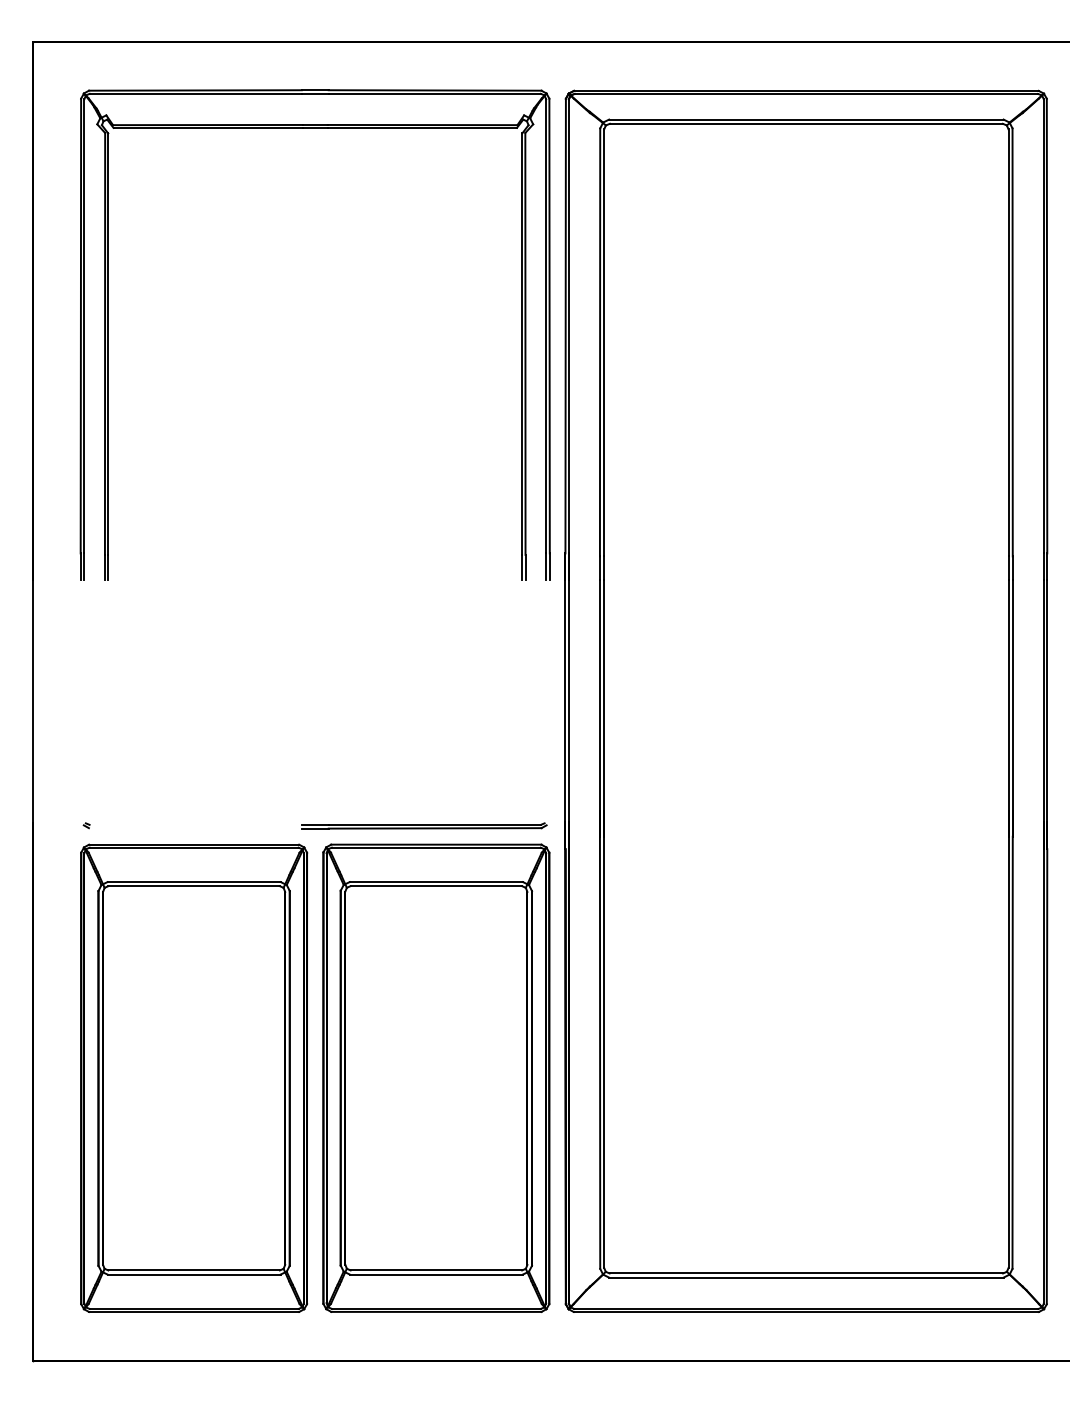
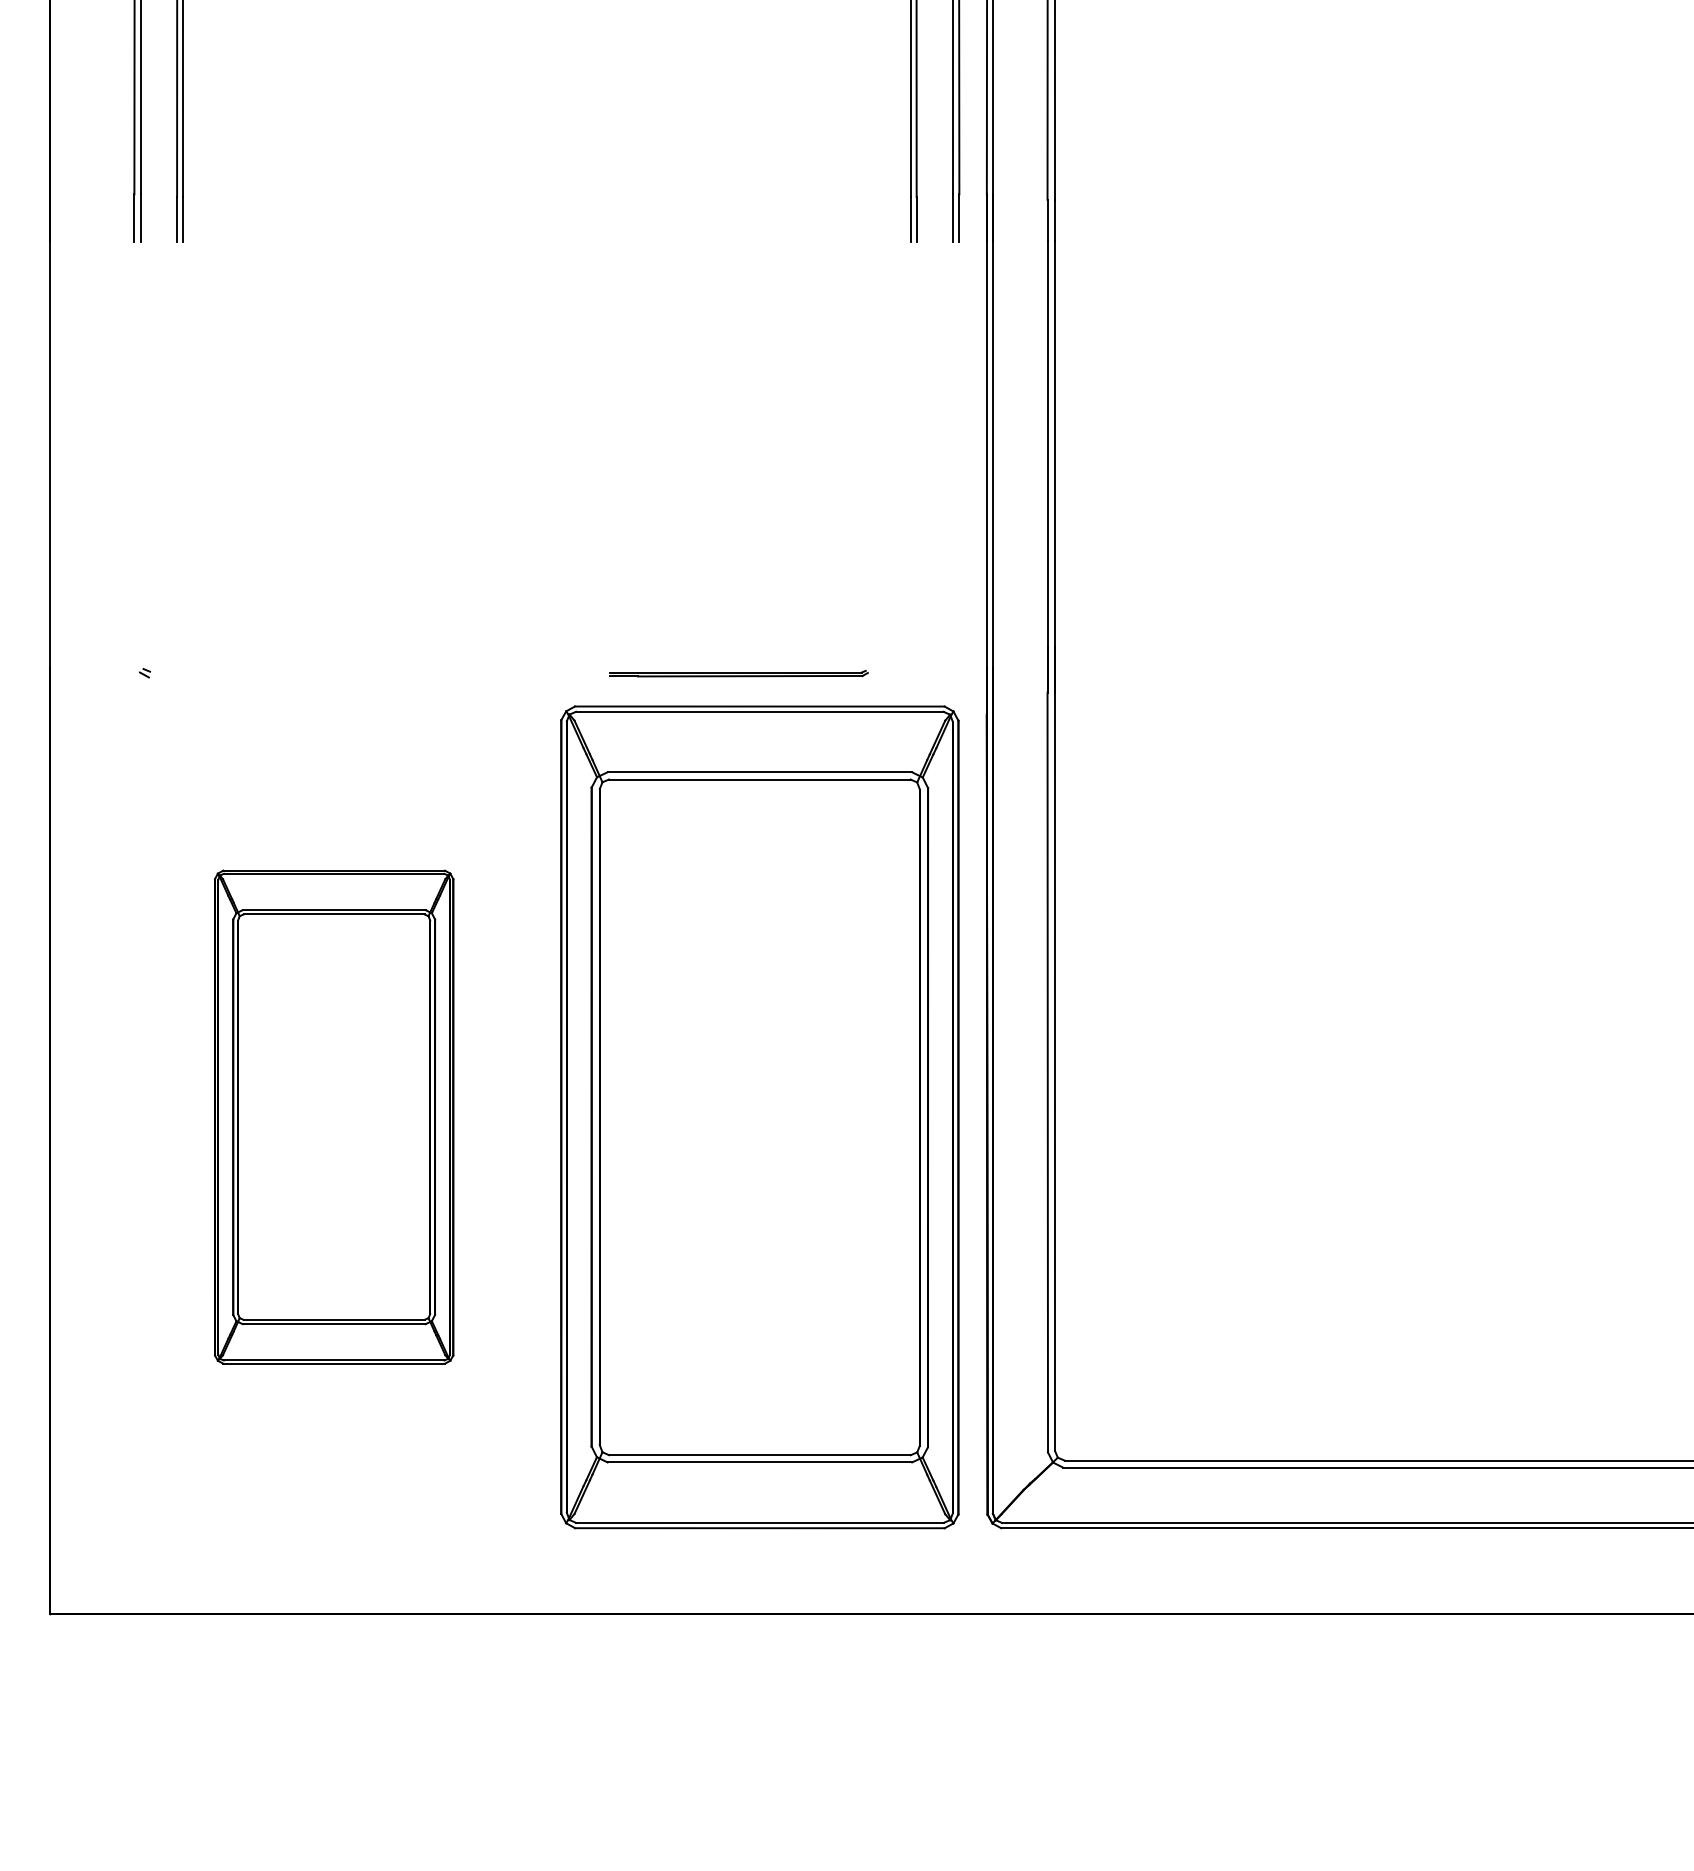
part: (424, 825) -> (738, 672), size x0.6
part: (194, 1077) -> (334, 1115), size x0.6

